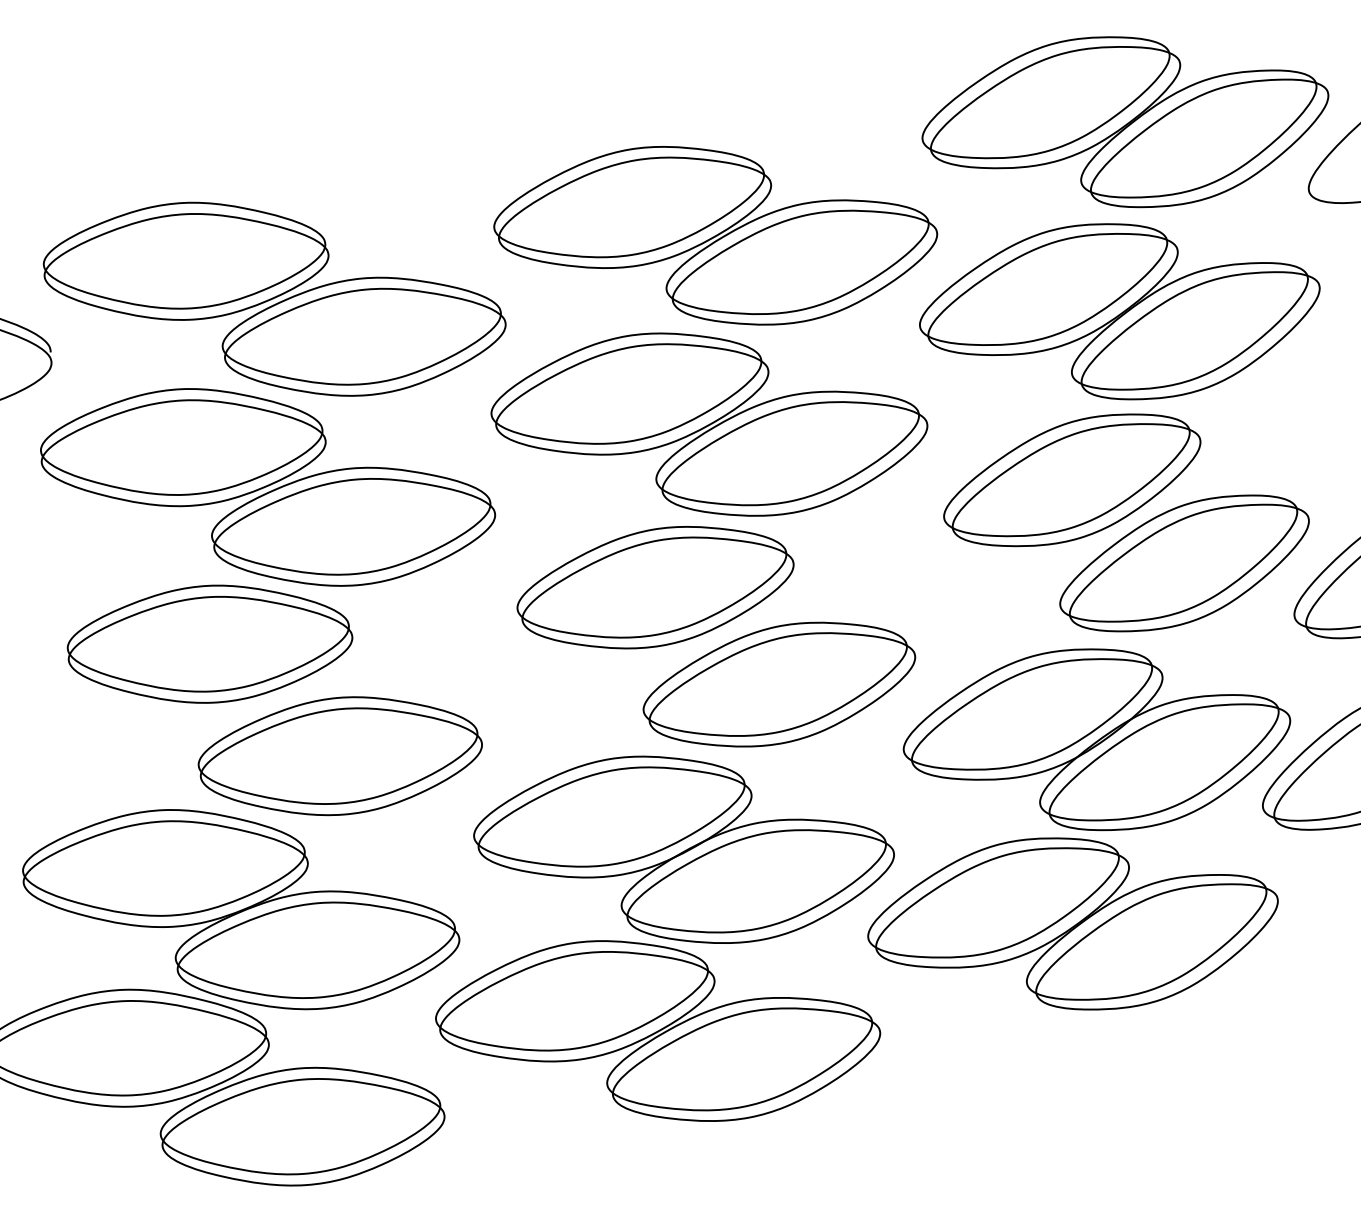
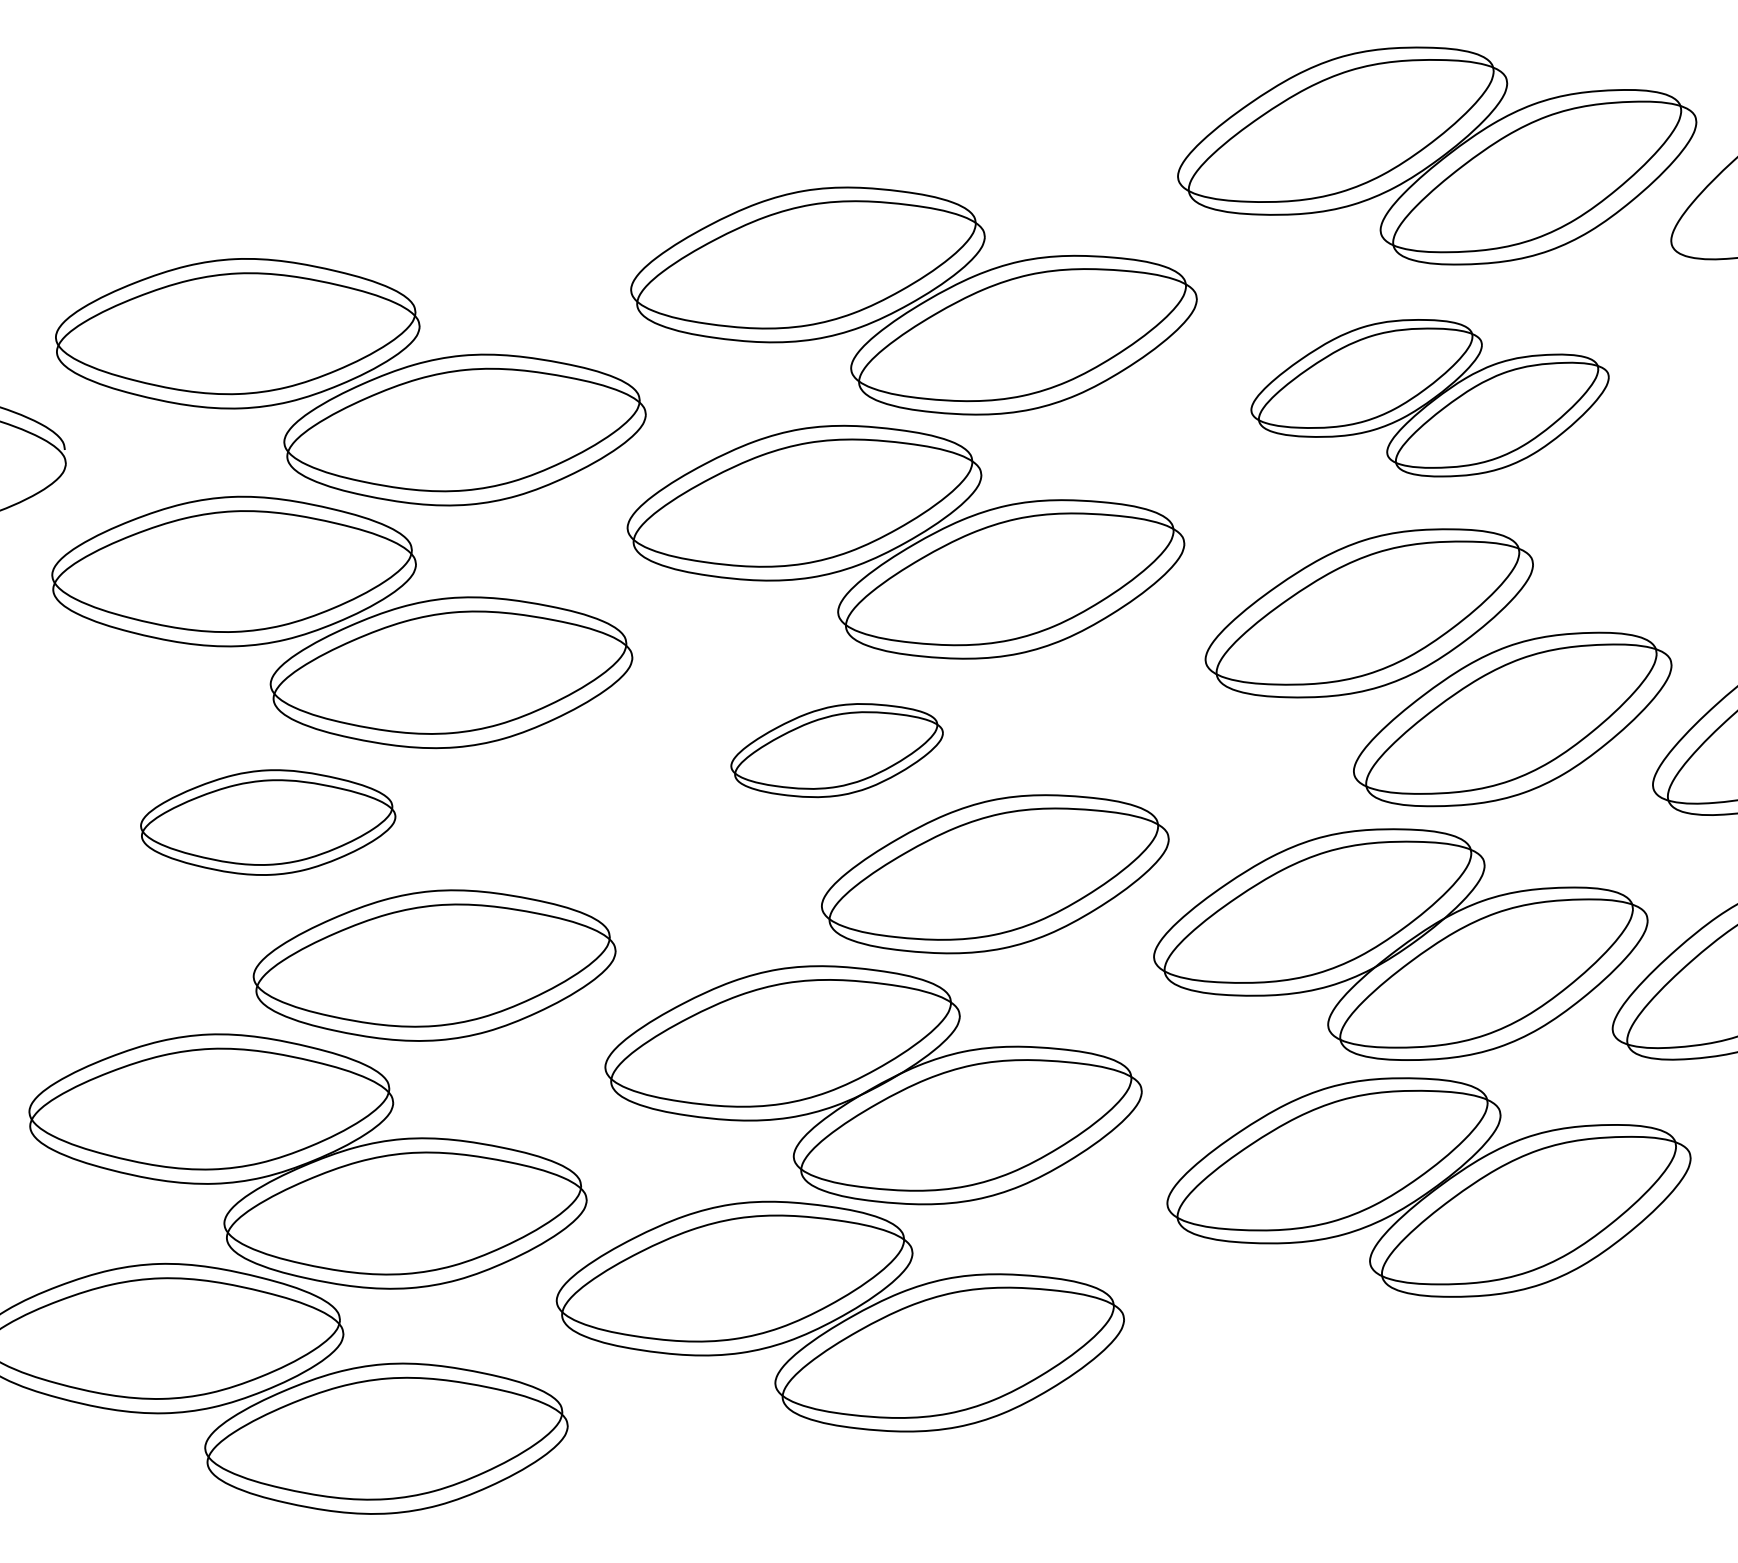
part: (1119, 311) -> (1429, 397), size x0.7
part: (655, 587) -> (837, 750), size x0.6
part: (209, 643) -> (267, 821), size x0.7
part: (1072, 923) -> (1428, 1186), moved

